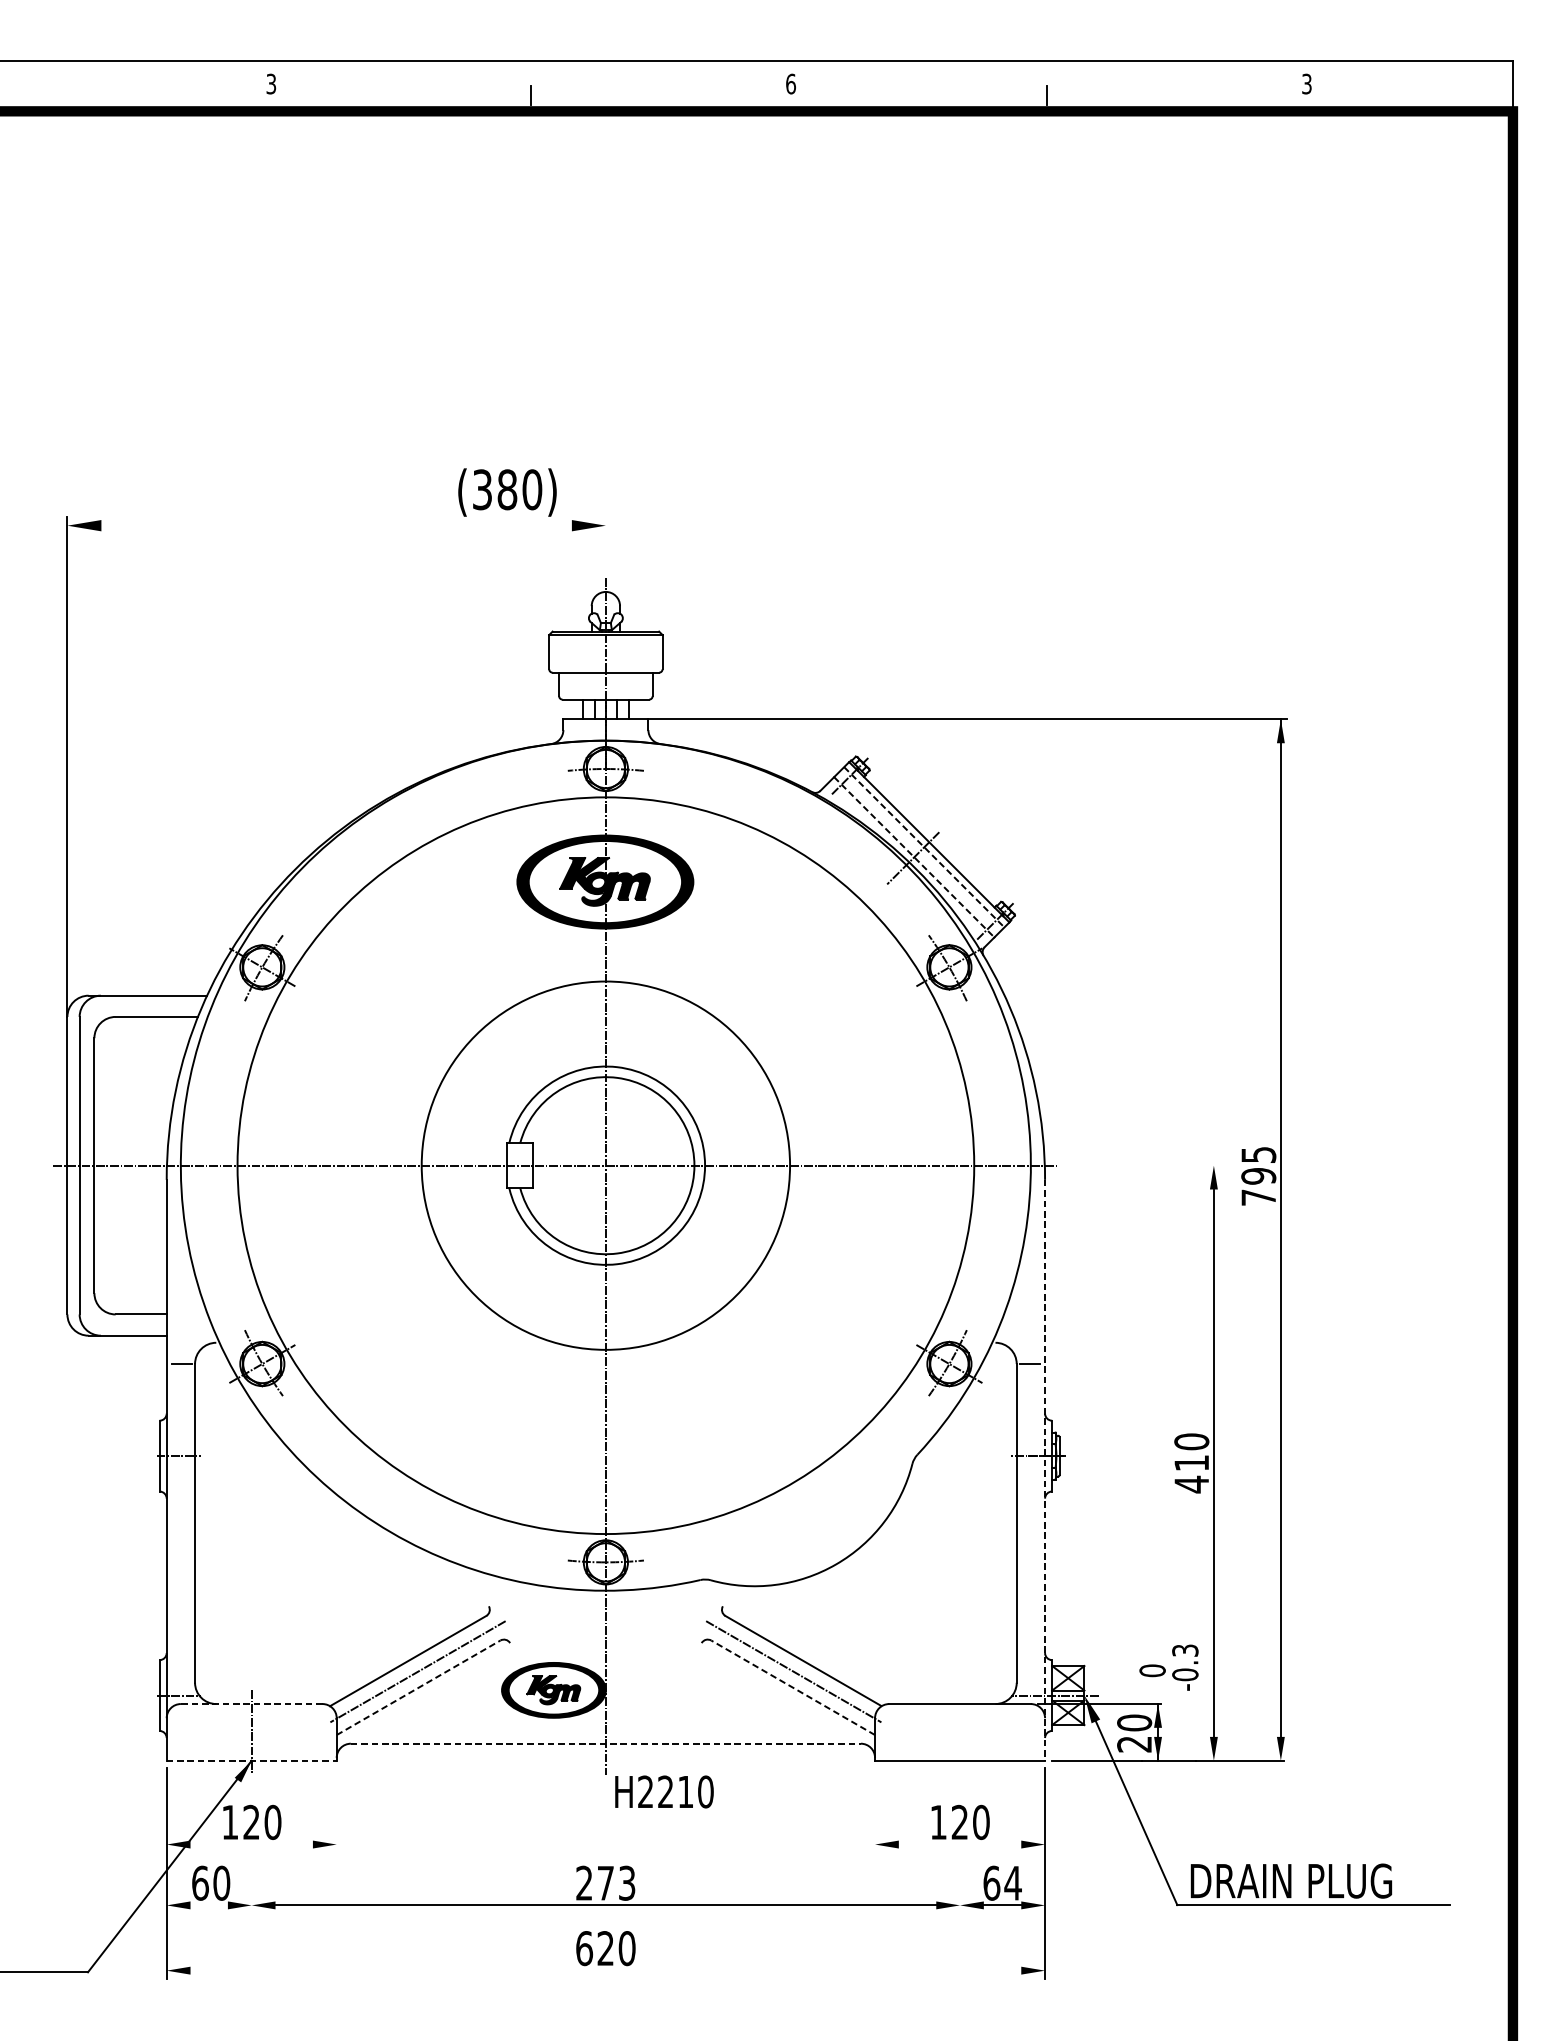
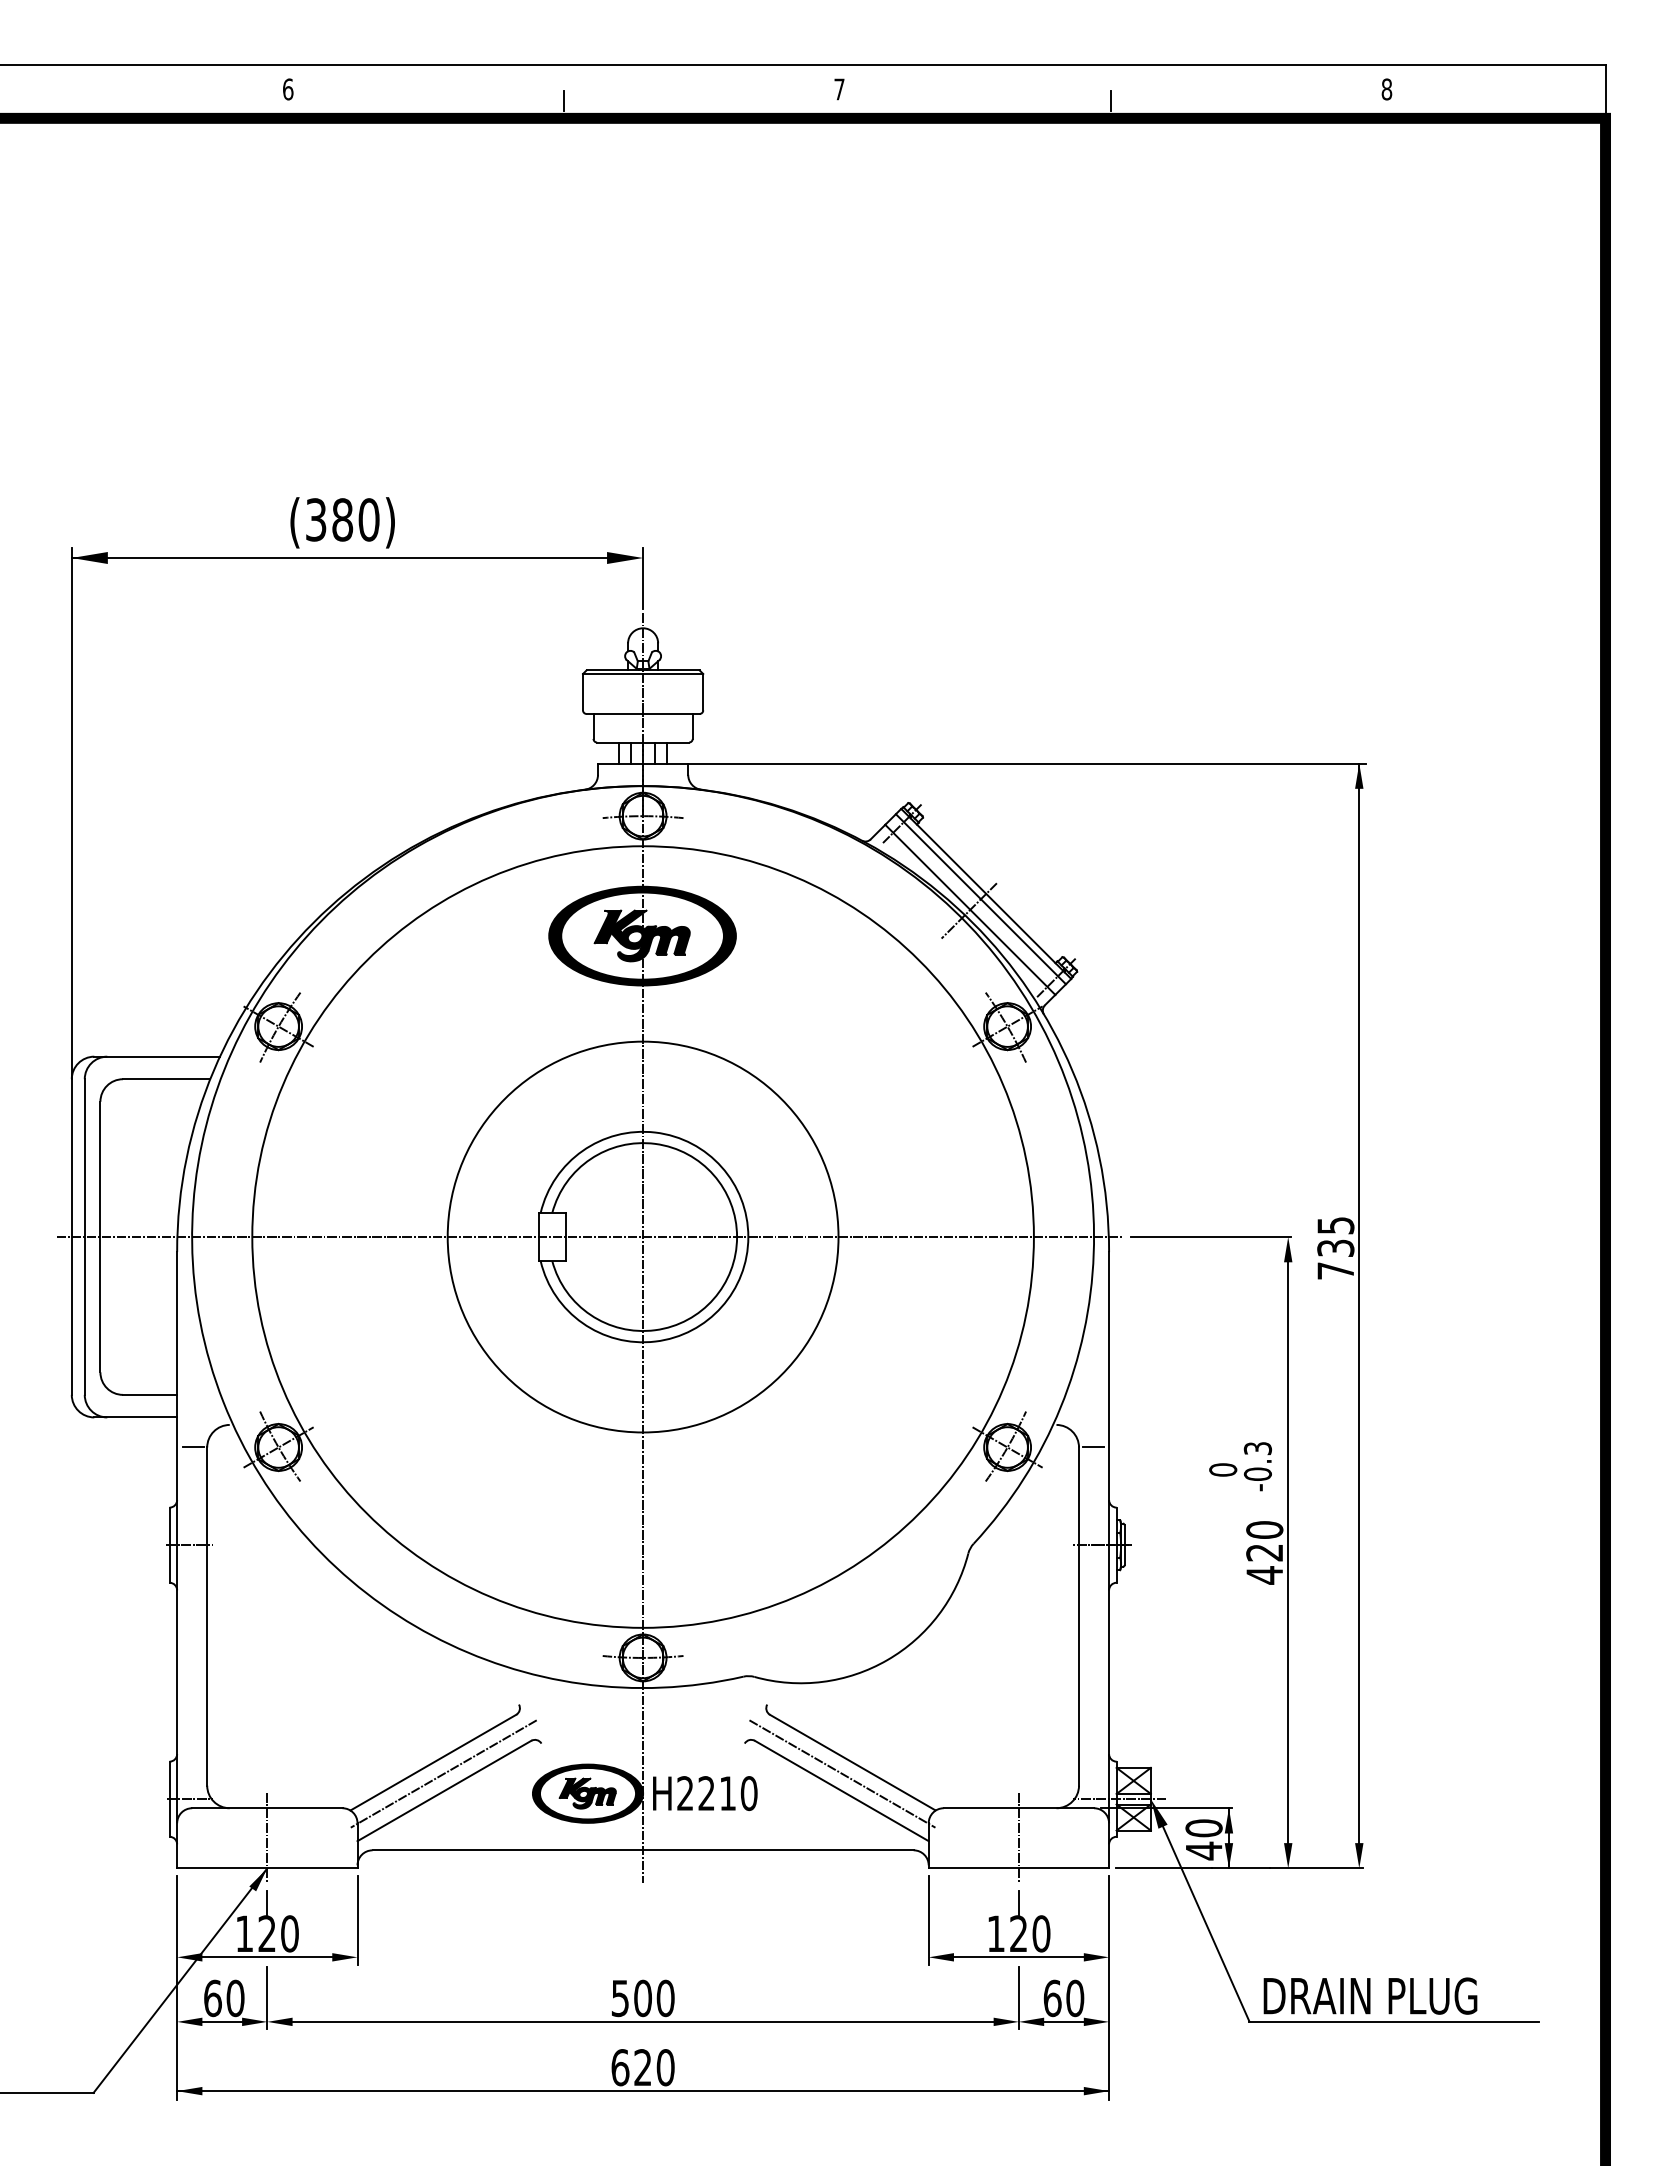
text: (271, 84) -> (288, 89), 3 -> 6
text: (790, 84) -> (839, 89), 6 -> 7
text: (1306, 84) -> (1386, 89), 3 -> 8
text: (507, 492) -> (342, 522), moved
line: (319, 526) -> (339, 558), added
line: (606, 545) -> (643, 578), added
line: (924, 847) -> (981, 899), dashed -> solid
line: (914, 857) -> (970, 910), dashed -> solid
line: (1141, 1166) -> (1211, 1237), added
text: (1258, 1176) -> (1335, 1248), 795 -> 735
text: (1191, 1463) -> (1264, 1552), 410 -> 420
line: (1045, 1470) -> (1109, 1560), dashed -> solid
text: (1168, 1667) -> (1240, 1466), moved
line: (418, 1687) -> (444, 1790), dashed -> solid
line: (792, 1687) -> (841, 1790), dashed -> solid
line: (250, 1704) -> (266, 1808), dashed -> solid
line: (959, 1732) -> (1018, 1838), added
line: (606, 1743) -> (643, 1850), dashed -> solid
text: (1134, 1743) -> (1203, 1850), 20 -> 40
line: (251, 1760) -> (267, 1868), dashed -> solid
text: (664, 1791) -> (705, 1793), moved
line: (251, 1792) -> (267, 1902), added
line: (959, 1792) -> (1018, 1902), added
line: (336, 1808) -> (357, 1919), added
line: (874, 1808) -> (928, 1919), added
line: (251, 1844) -> (267, 1957), added
line: (959, 1844) -> (1018, 1957), added
line: (251, 1882) -> (267, 1997), added
line: (959, 1882) -> (1018, 1997), added
text: (605, 1883) -> (642, 1998), 273 -> 500
text: (1012, 1883) -> (1074, 1998), 64 -> 60
line: (209, 1905) -> (222, 2021), added
line: (606, 1971) -> (643, 2091), added

